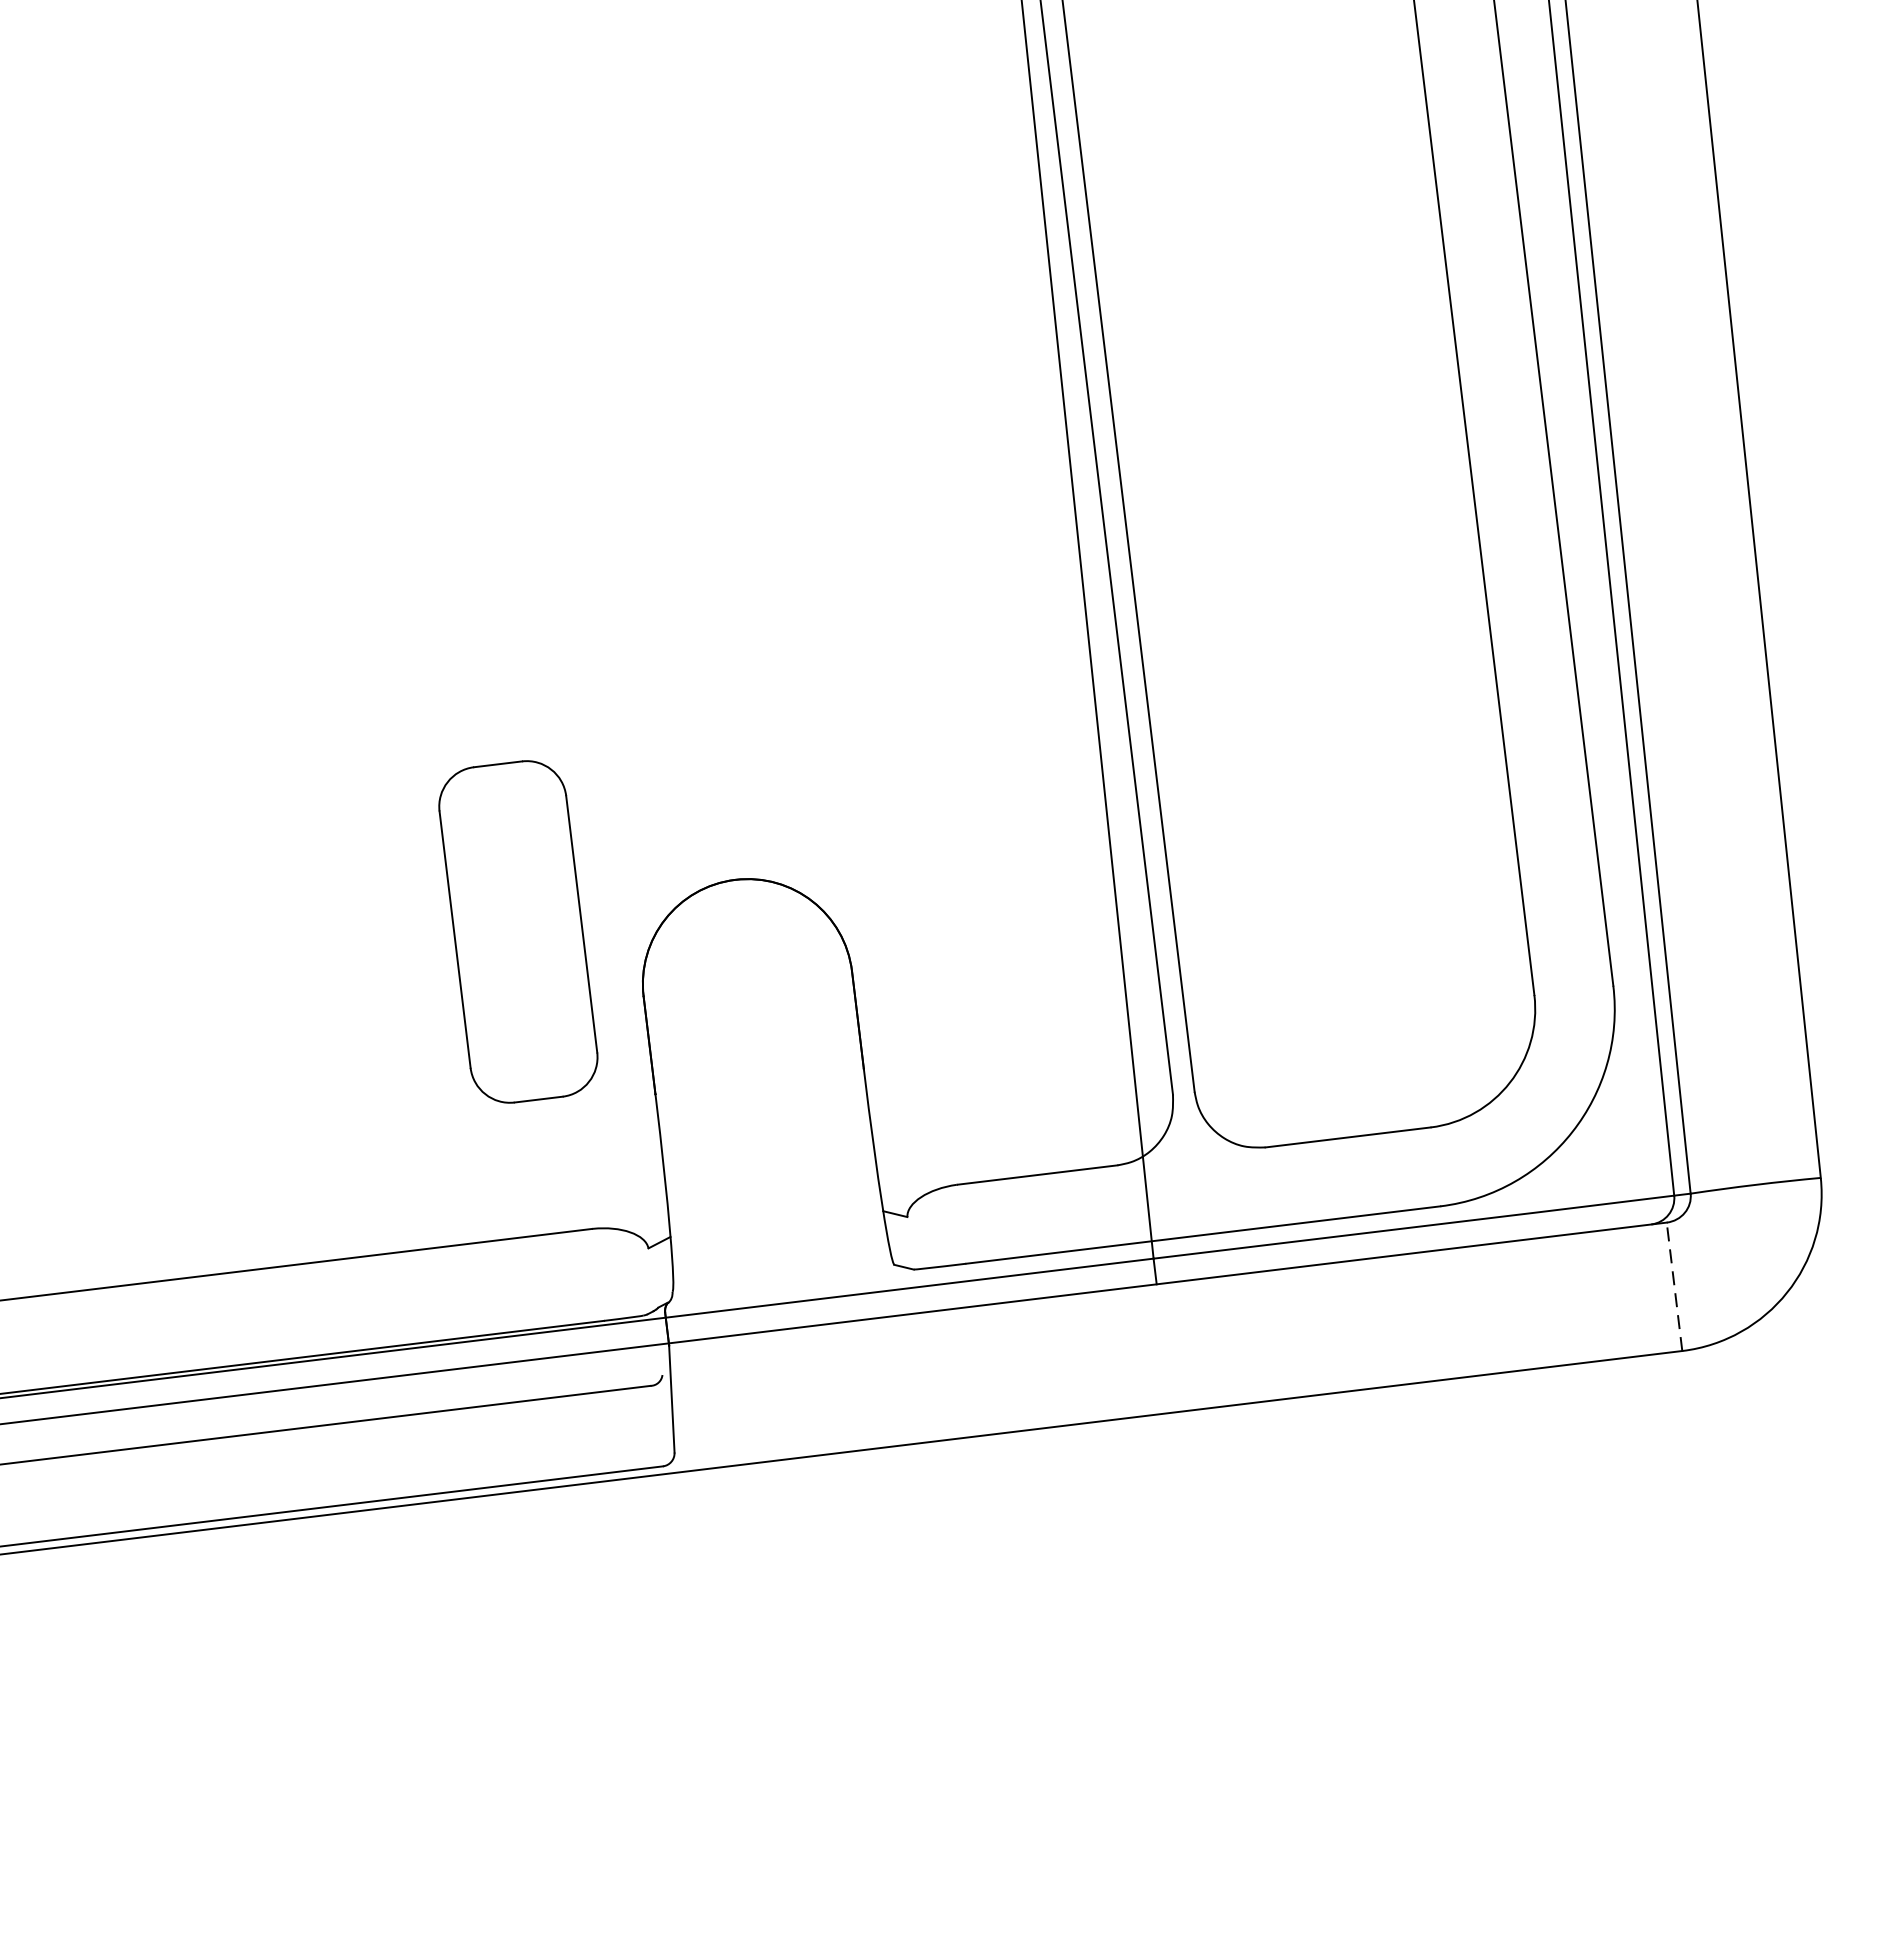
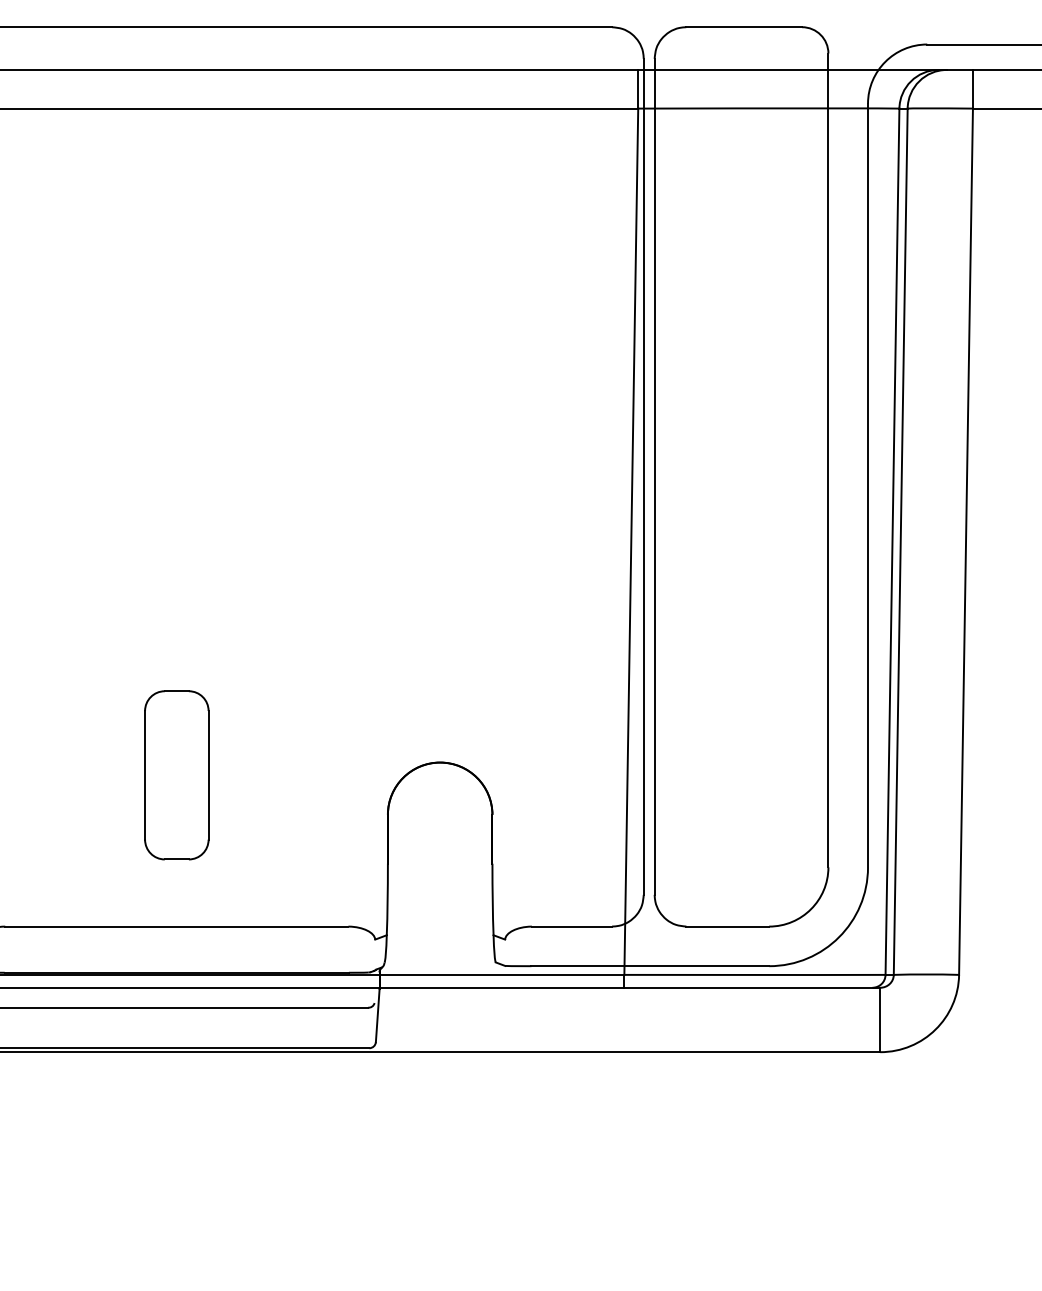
part: (517, 932) -> (176, 775), moved
line: (1674, 1285) -> (880, 1019), dashed -> solid

